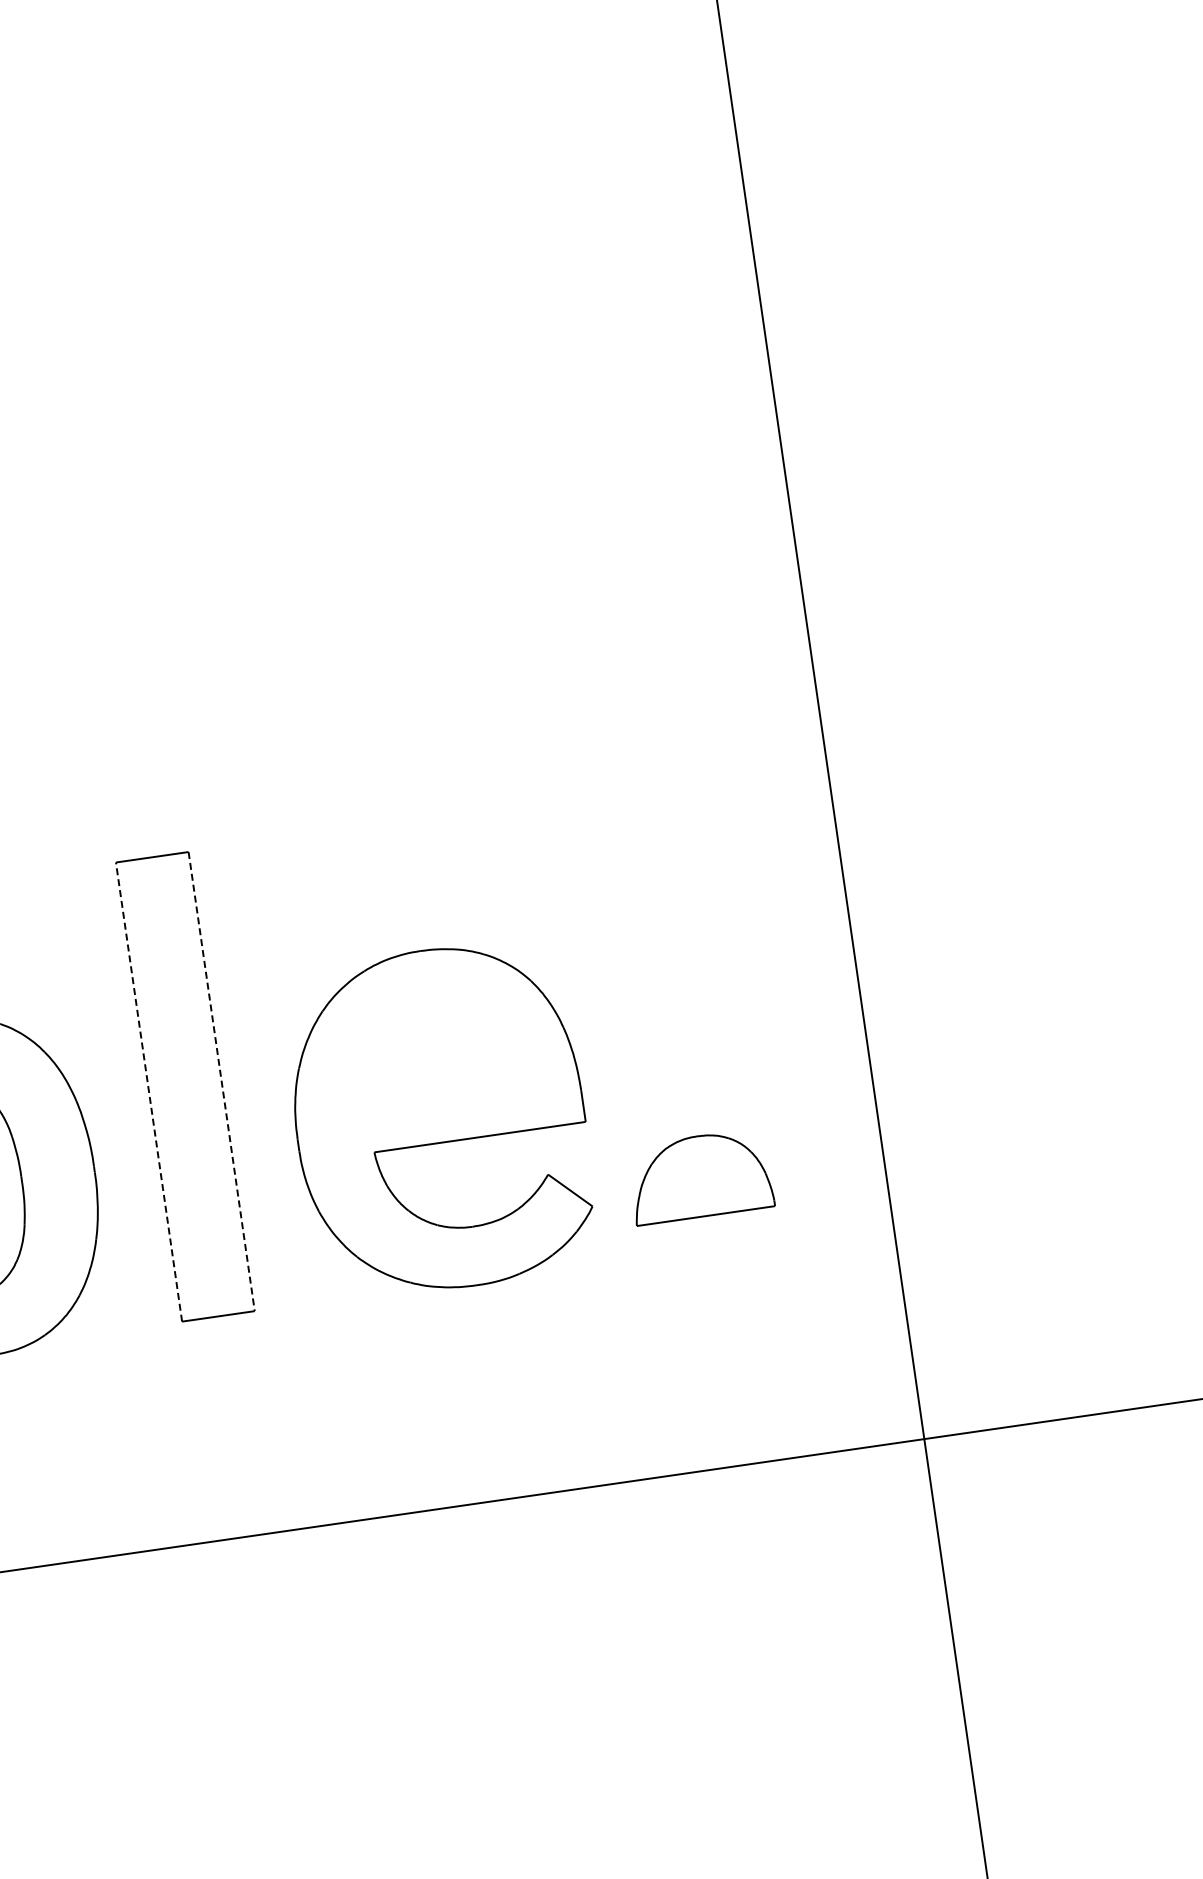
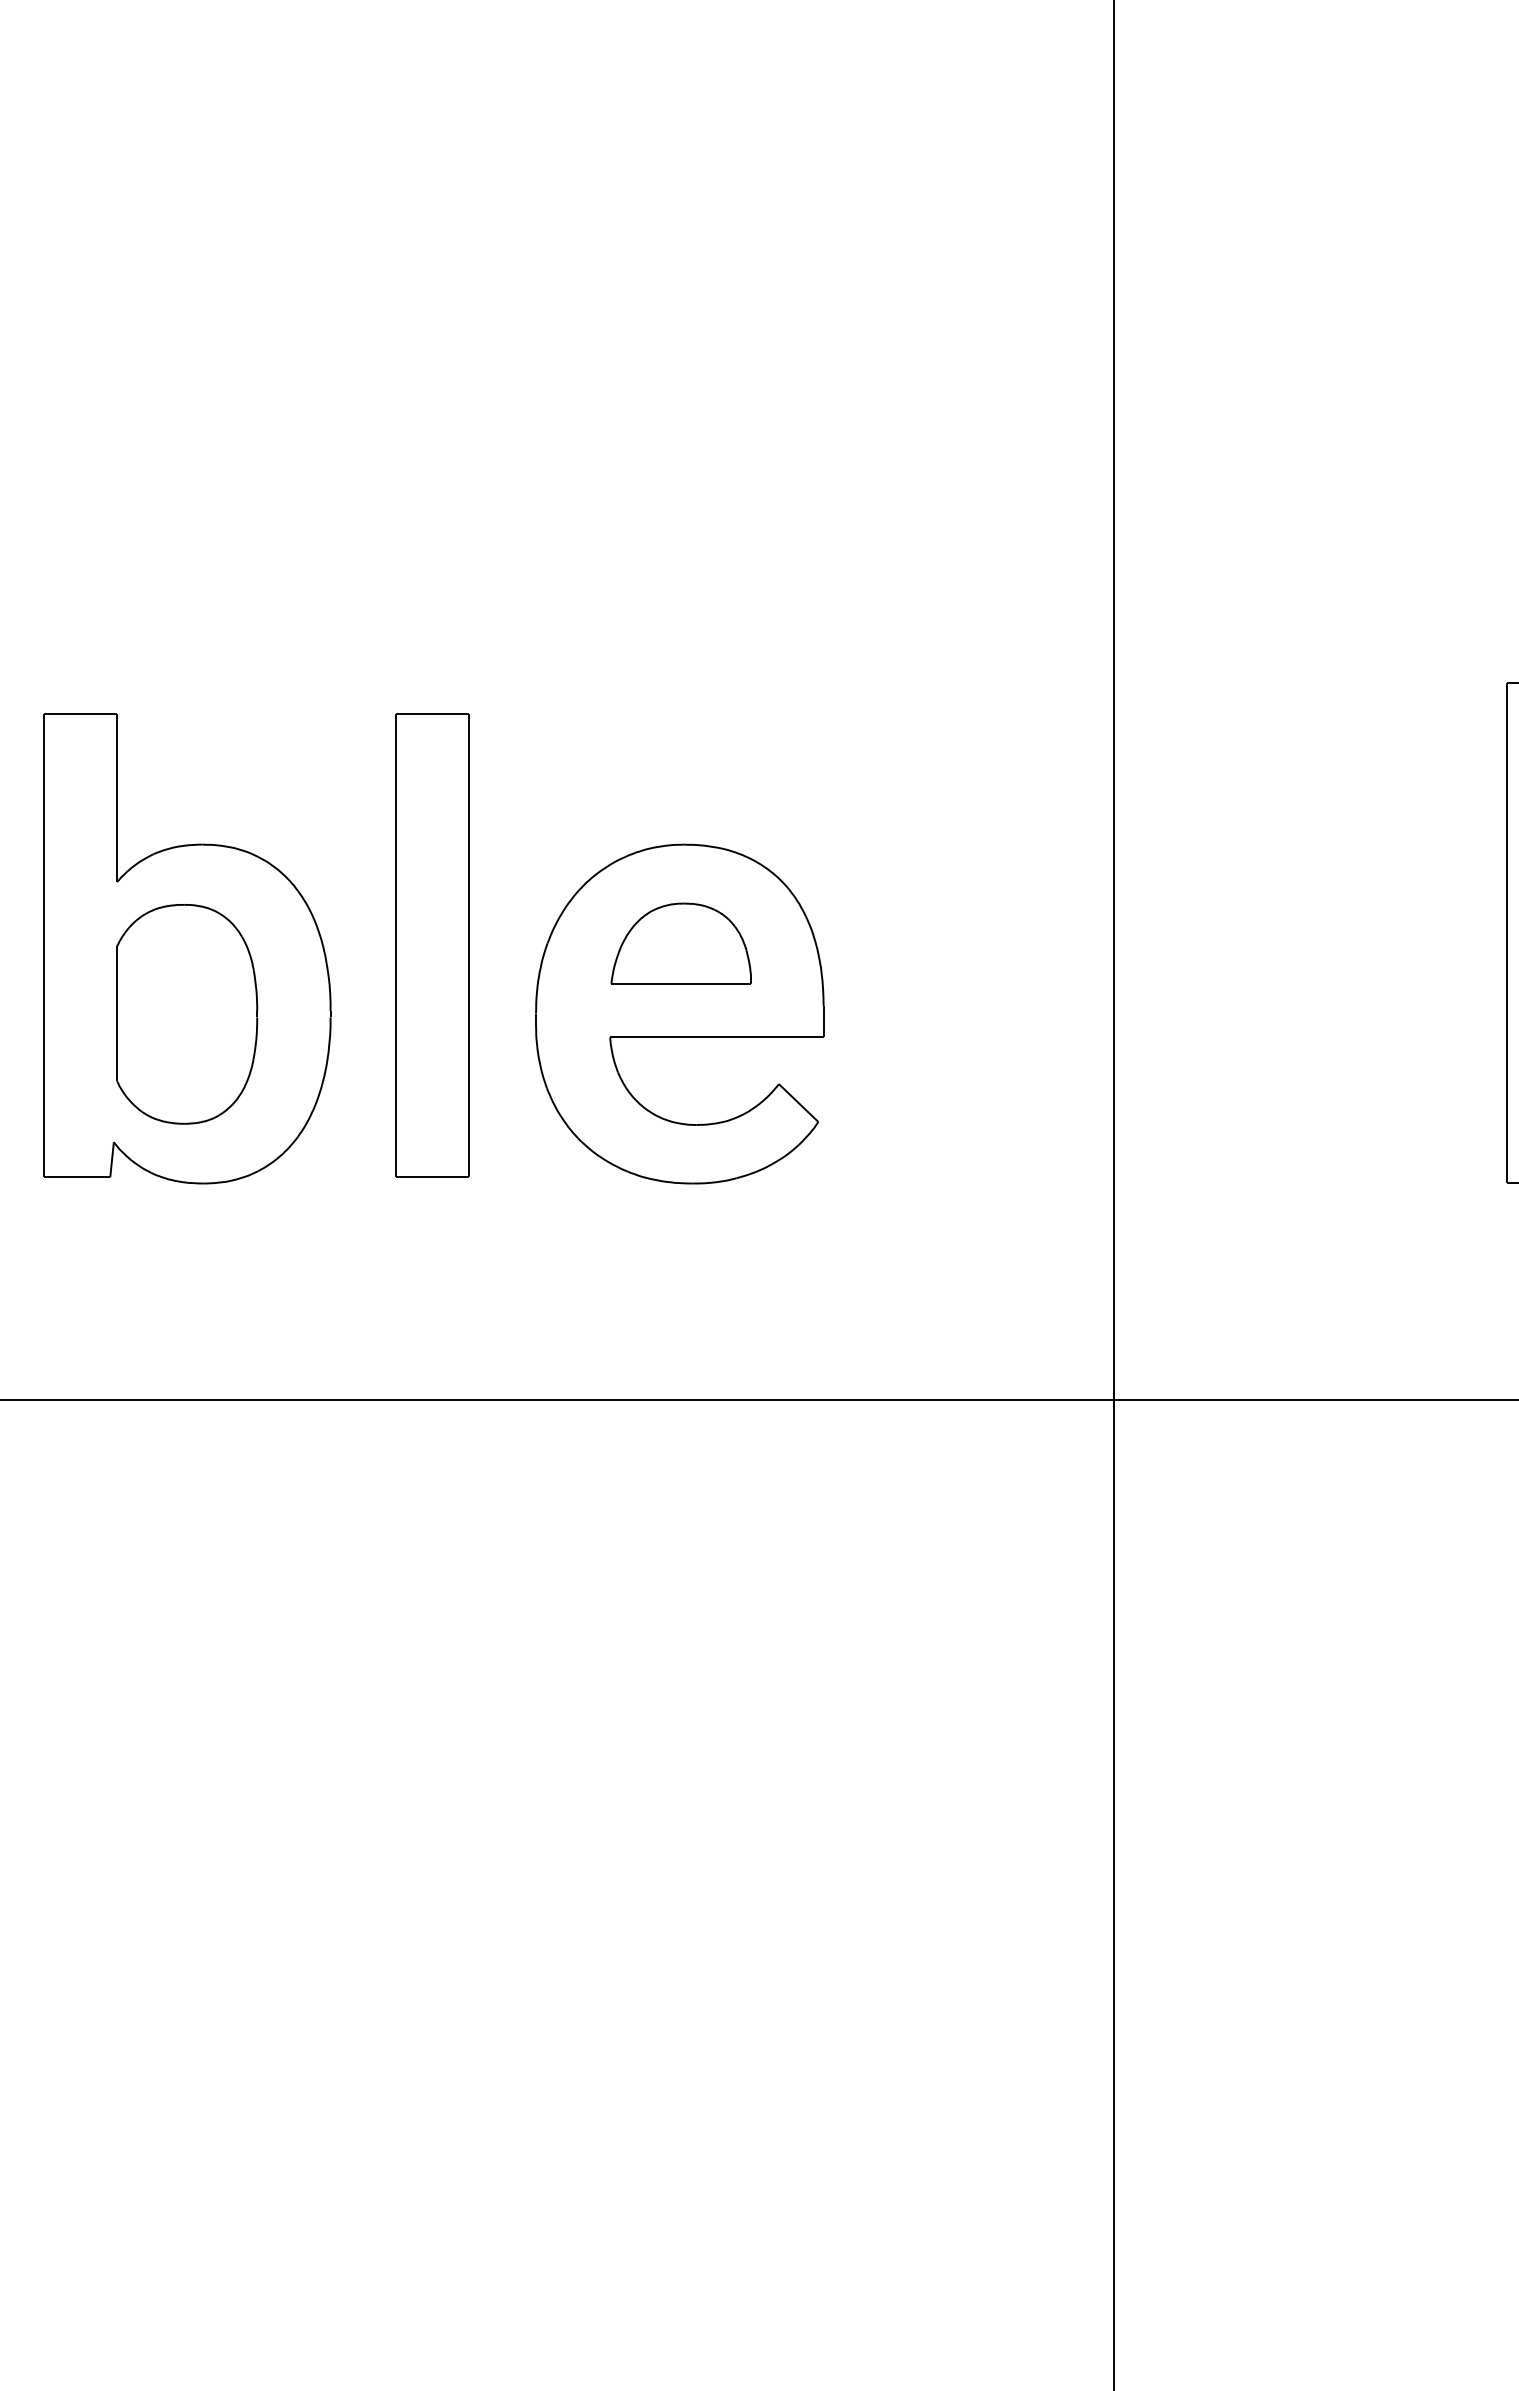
line: (222, 1081) -> (469, 945), dashed -> solid
line: (148, 1092) -> (395, 945), dashed -> solid
part: (699, 1176) -> (680, 943), moved

